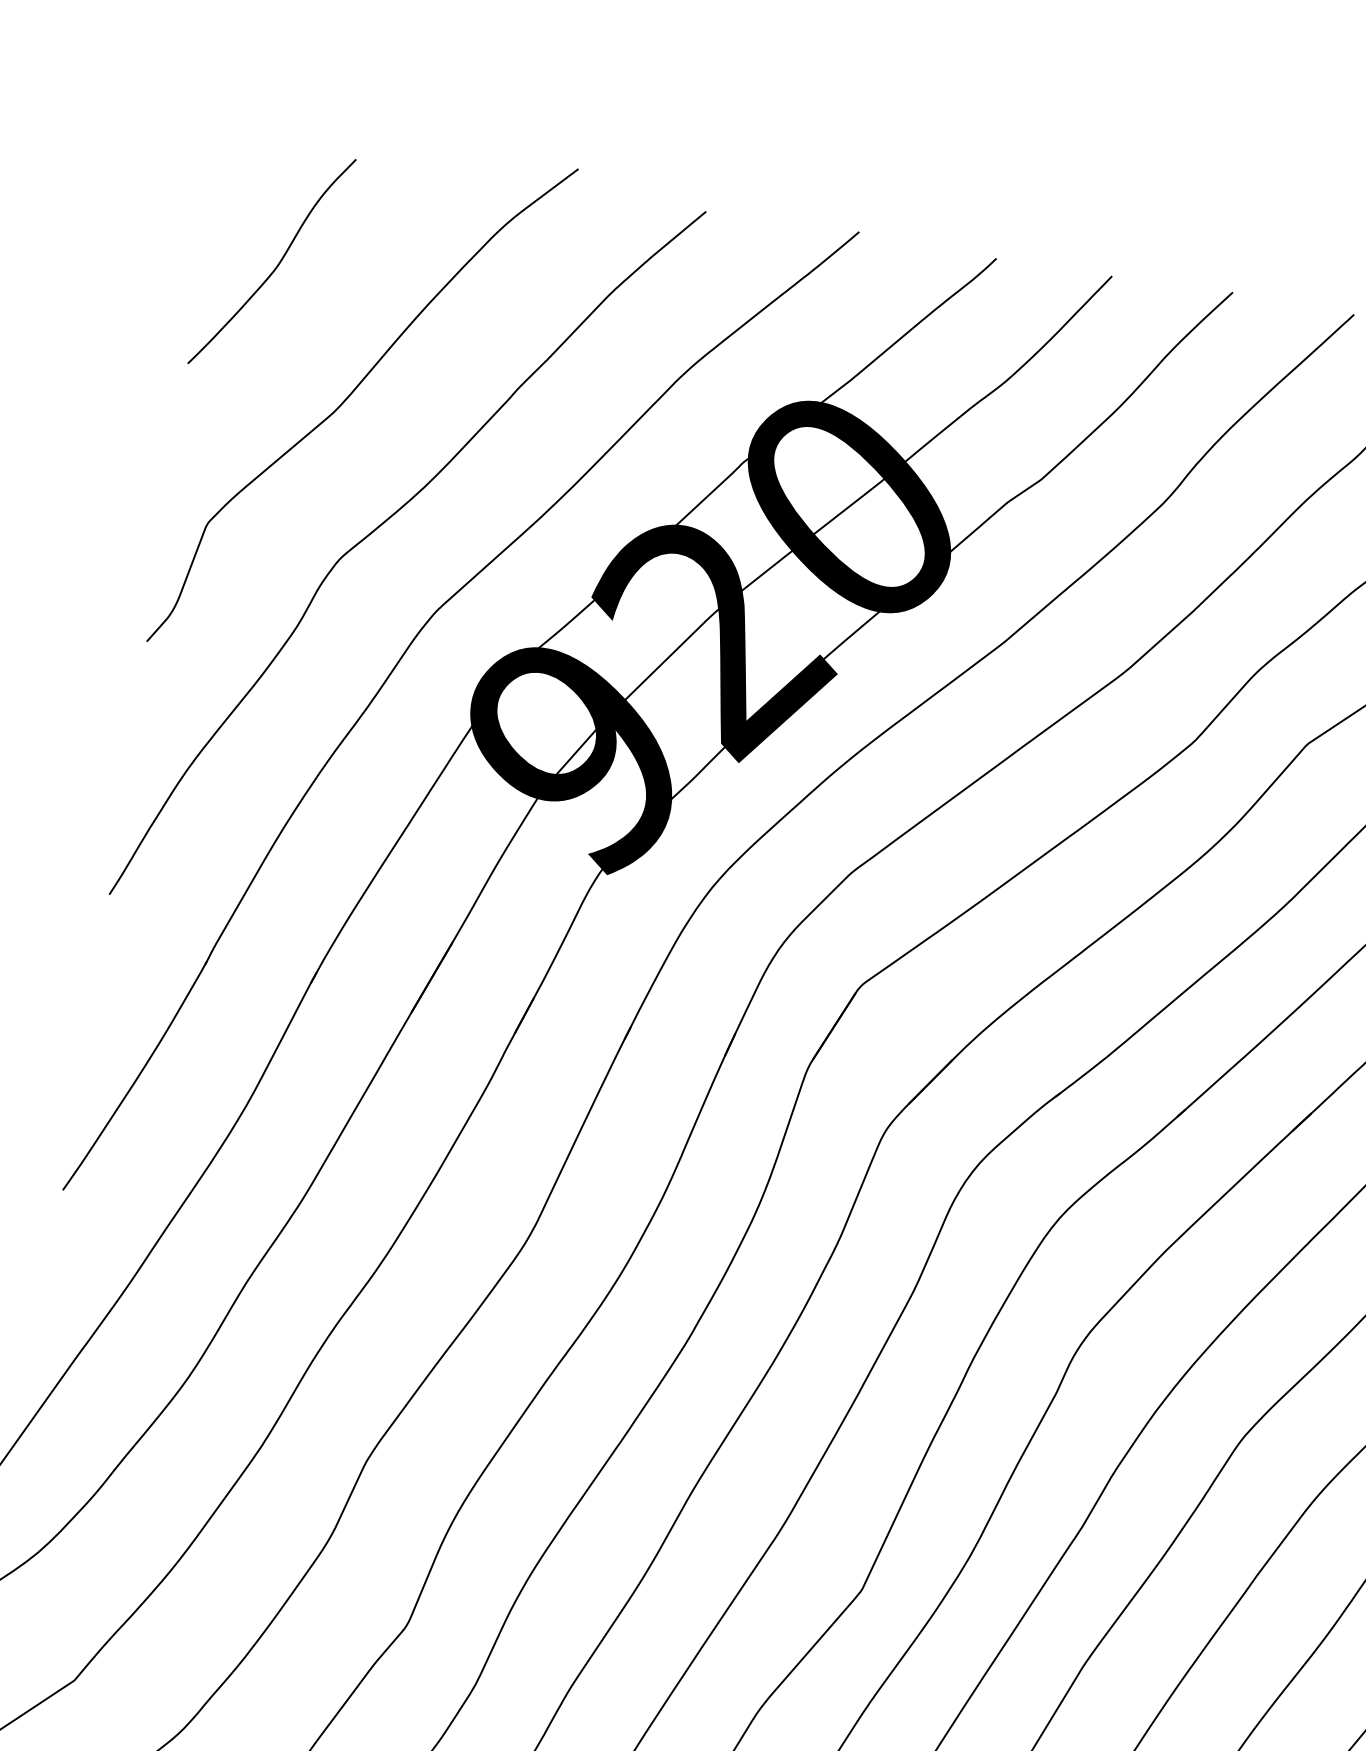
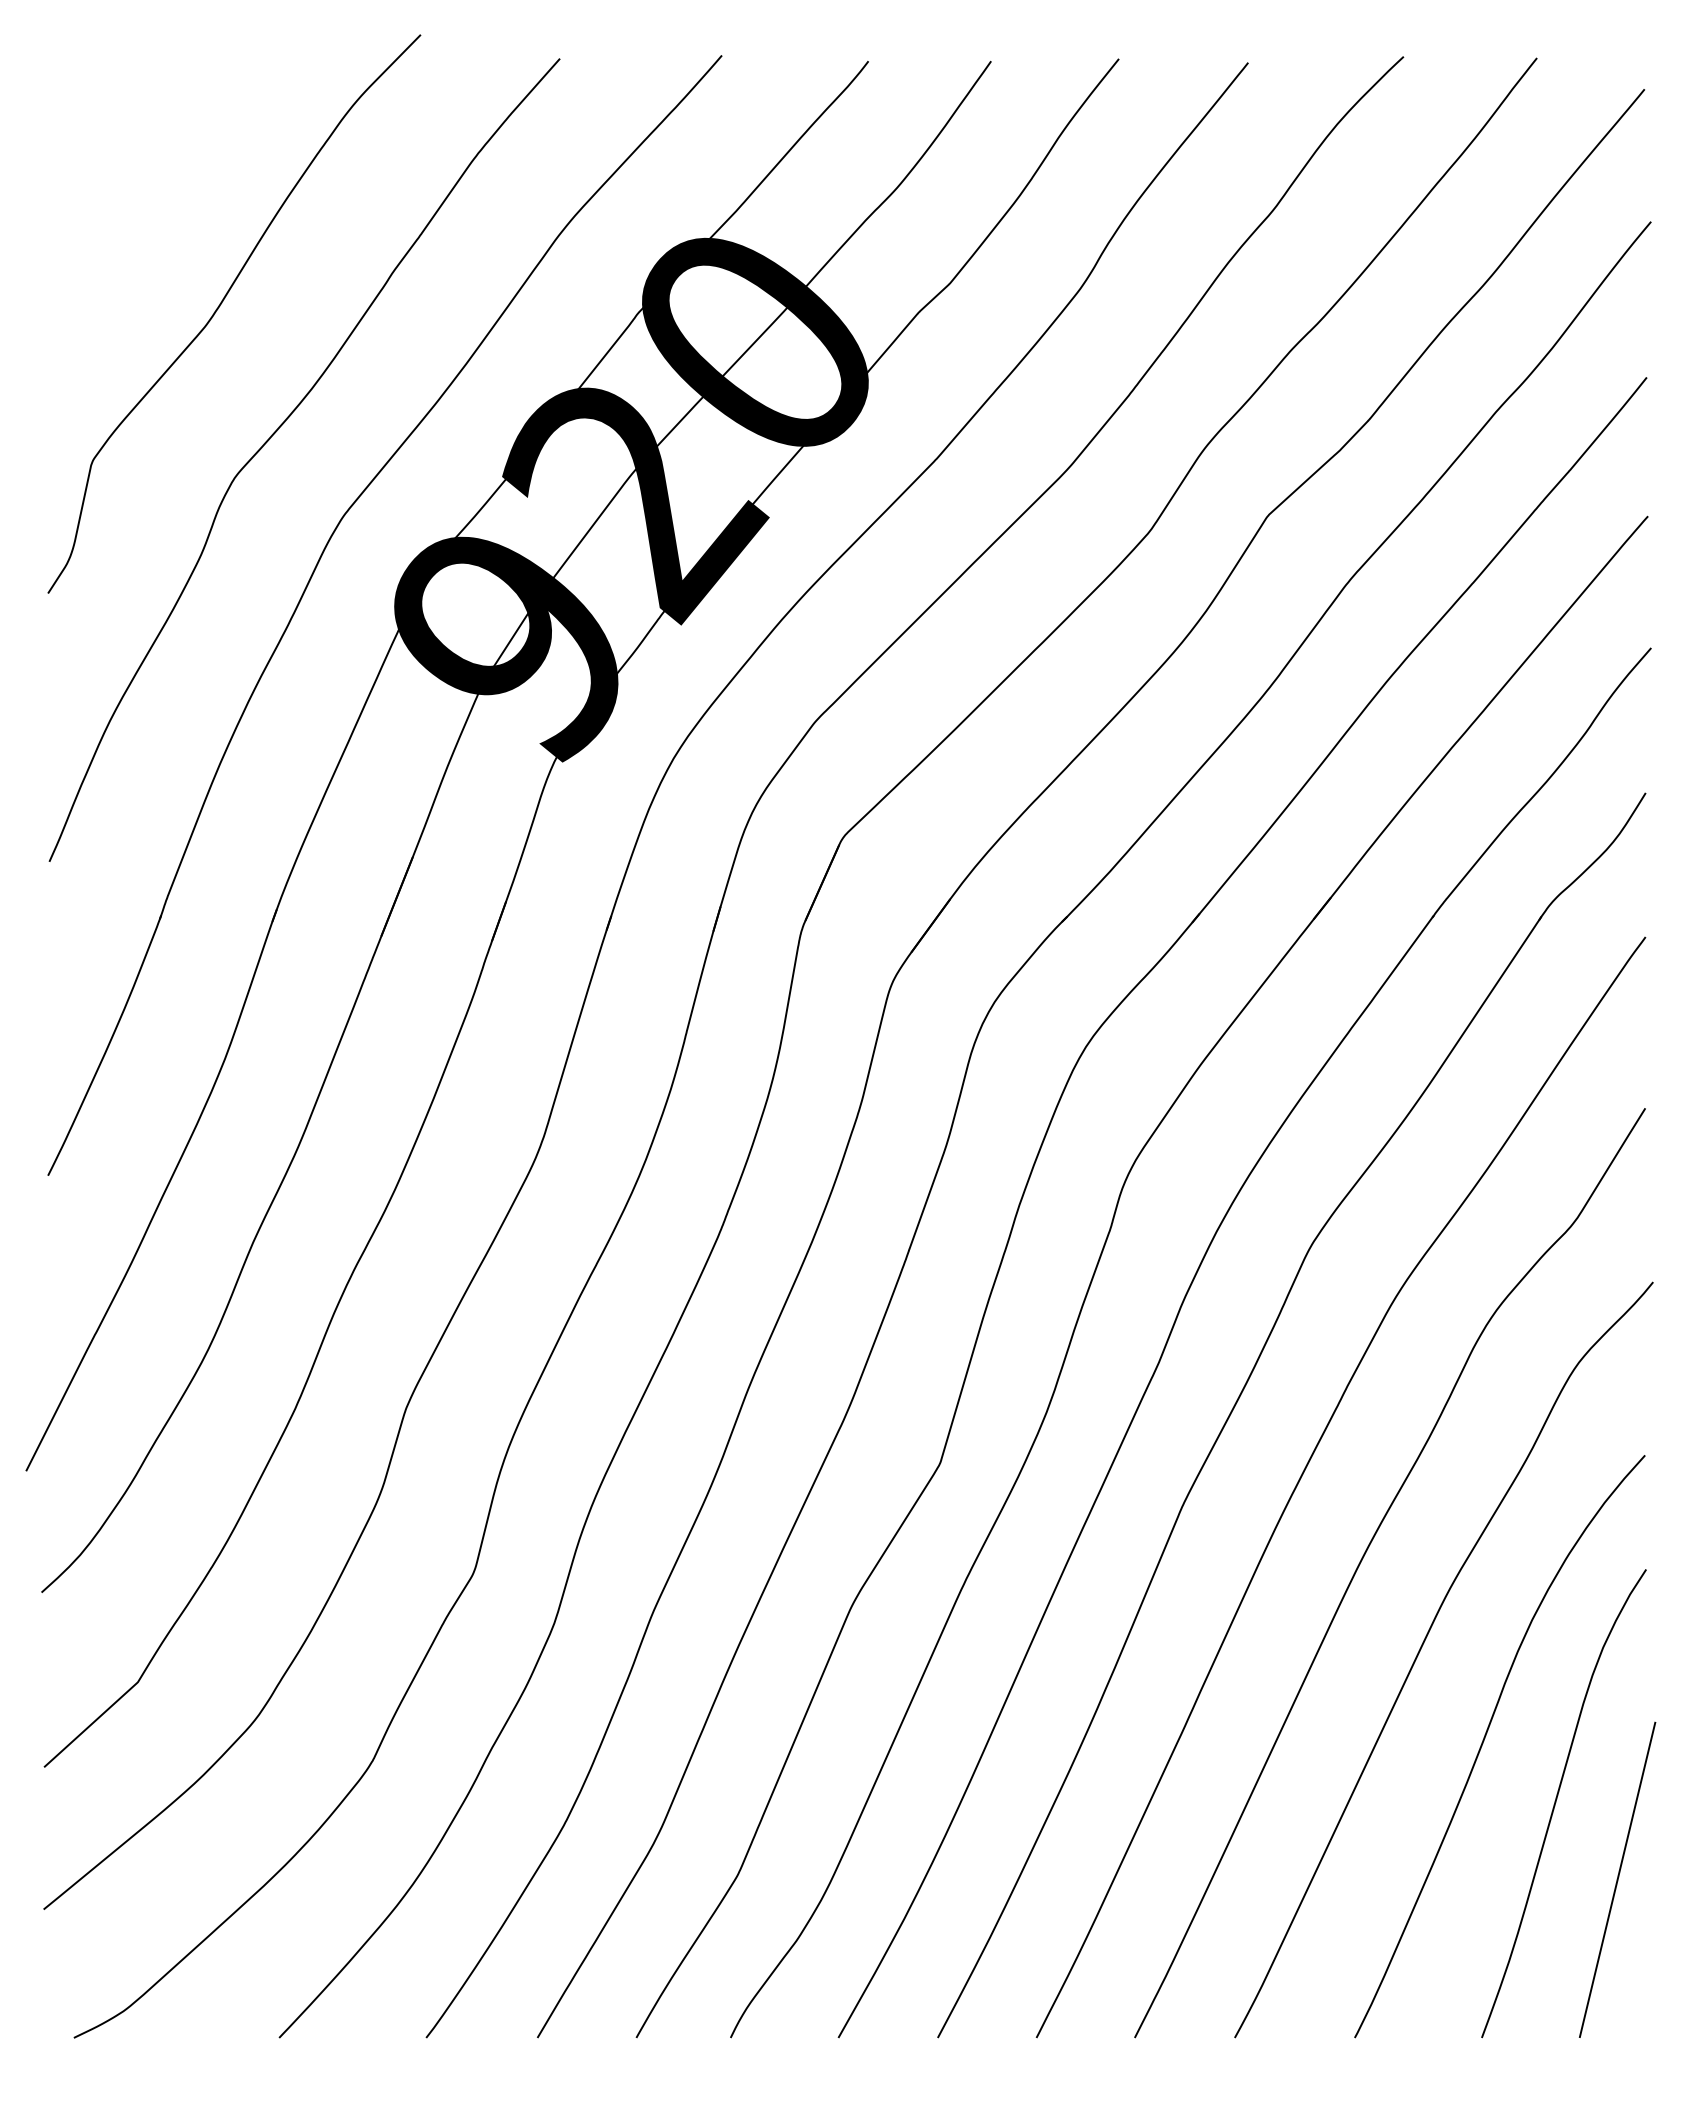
curve: (278, 262) -> (124, 179), removed

